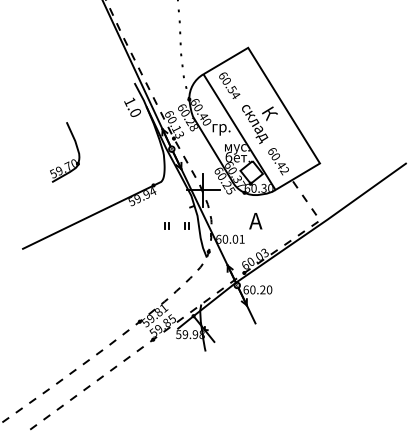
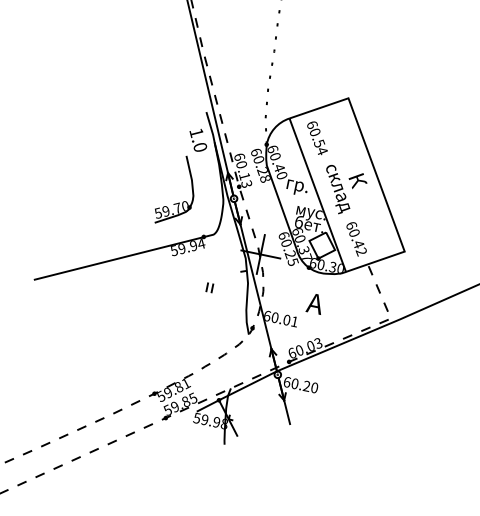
part: (68, 161) -> (179, 202), moved
part: (186, 225) -> (232, 292), removed

